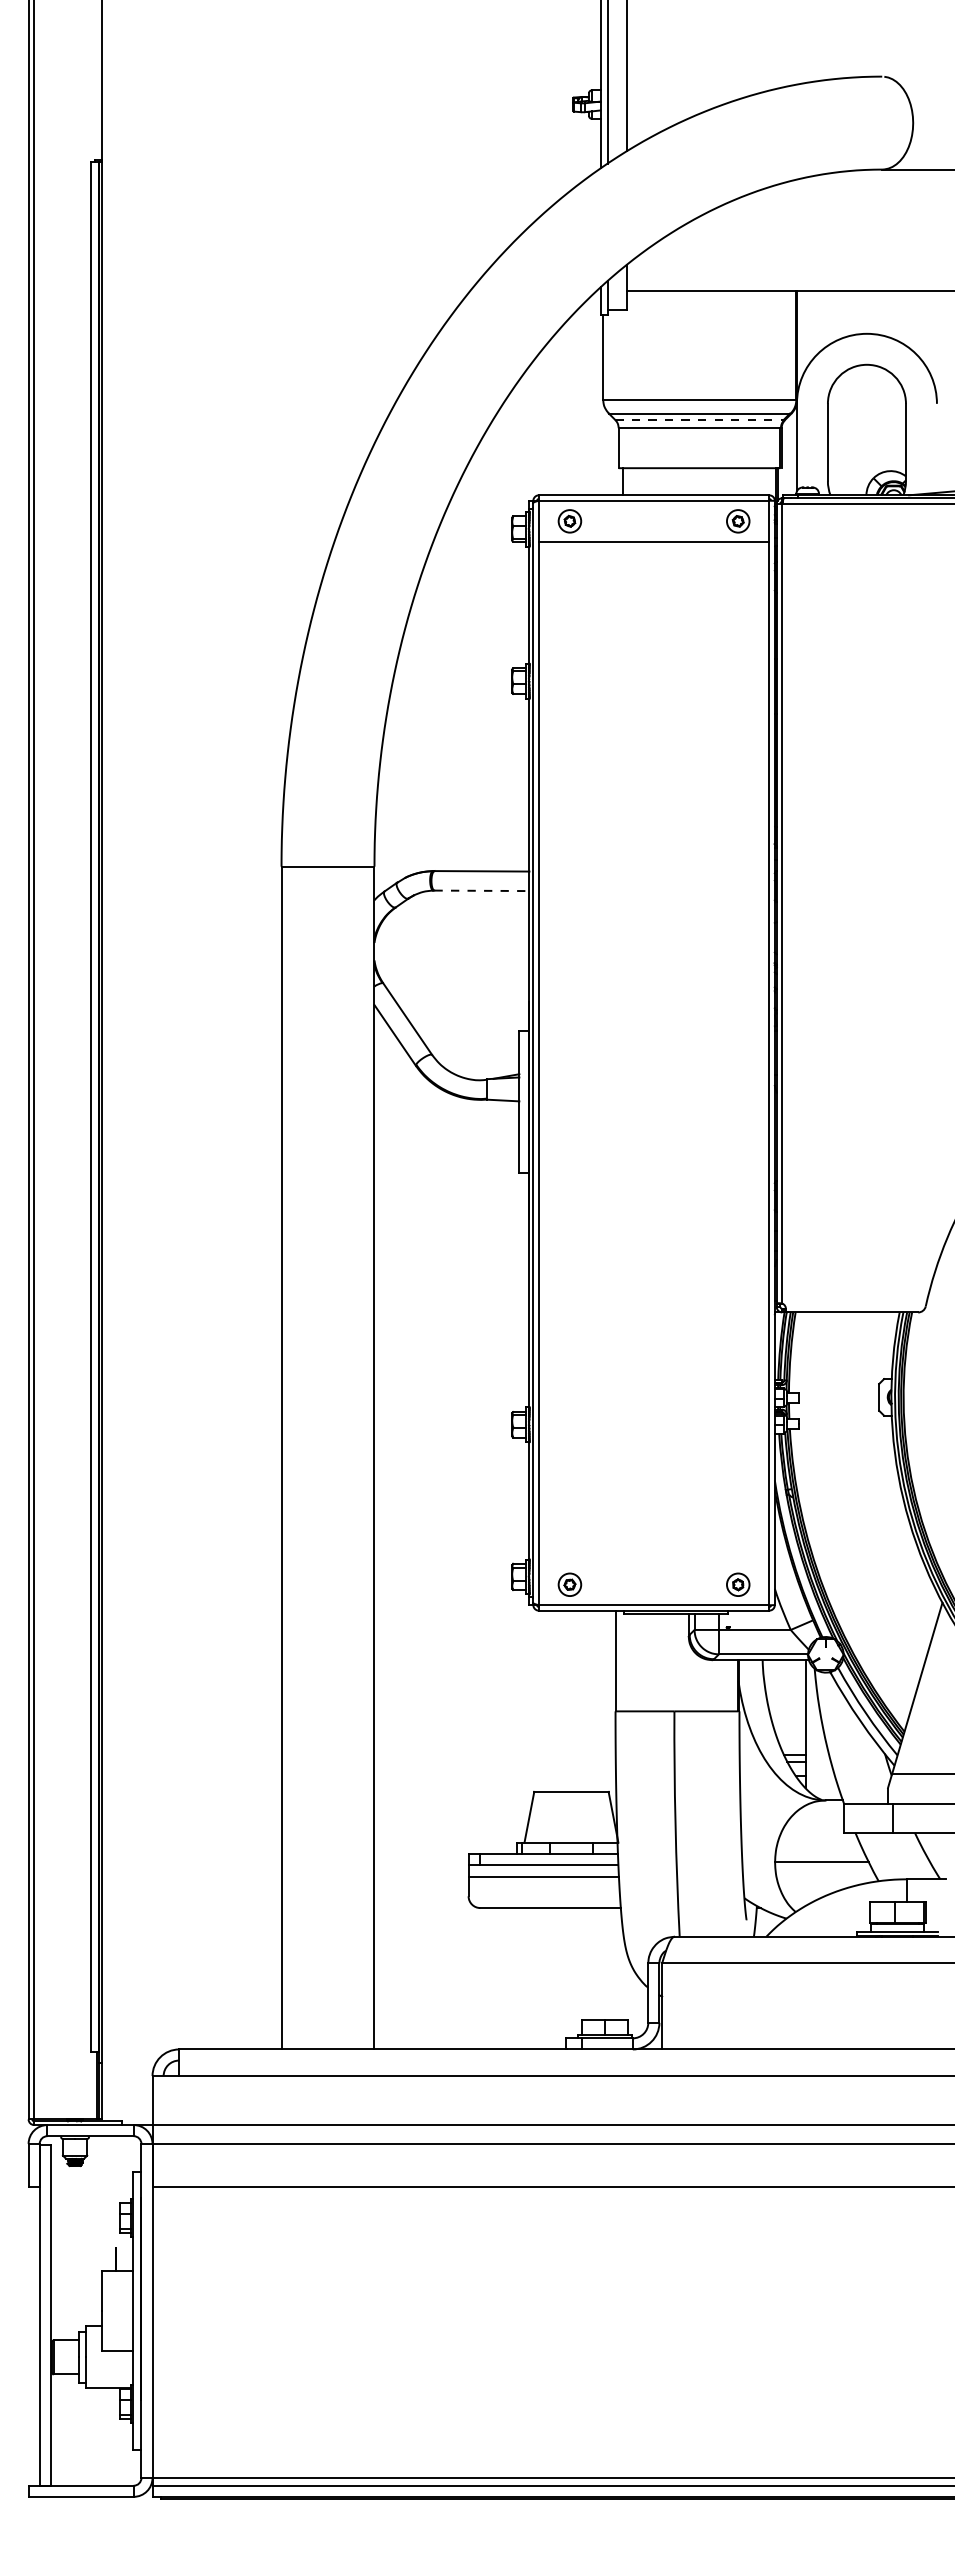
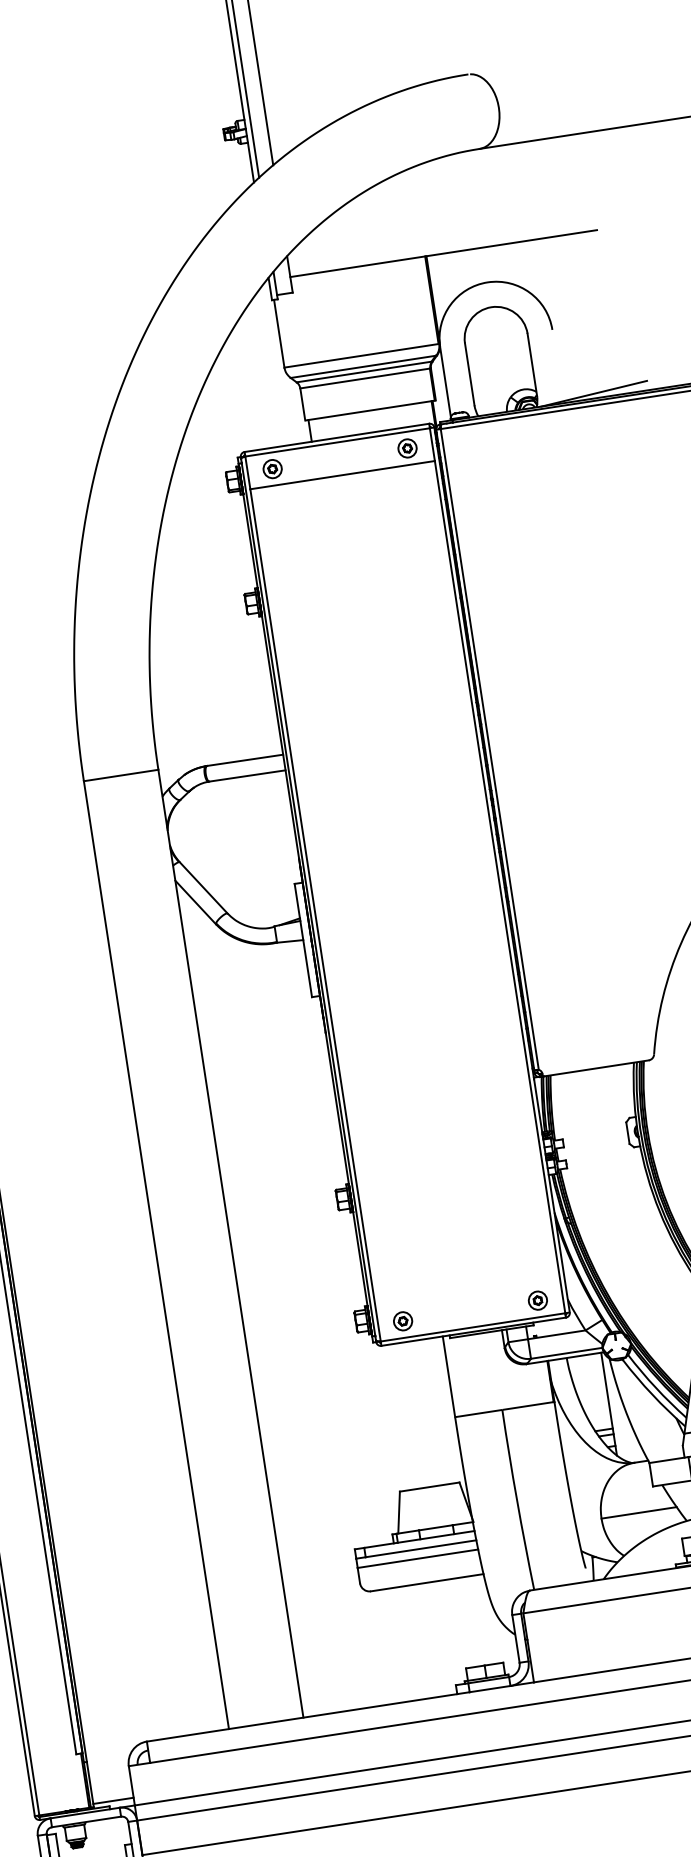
line: (700, 420) -> (364, 372), dashed -> solid
line: (482, 890) -> (247, 775), dashed -> solid
line: (127, 2115) -> (113, 1800), added

